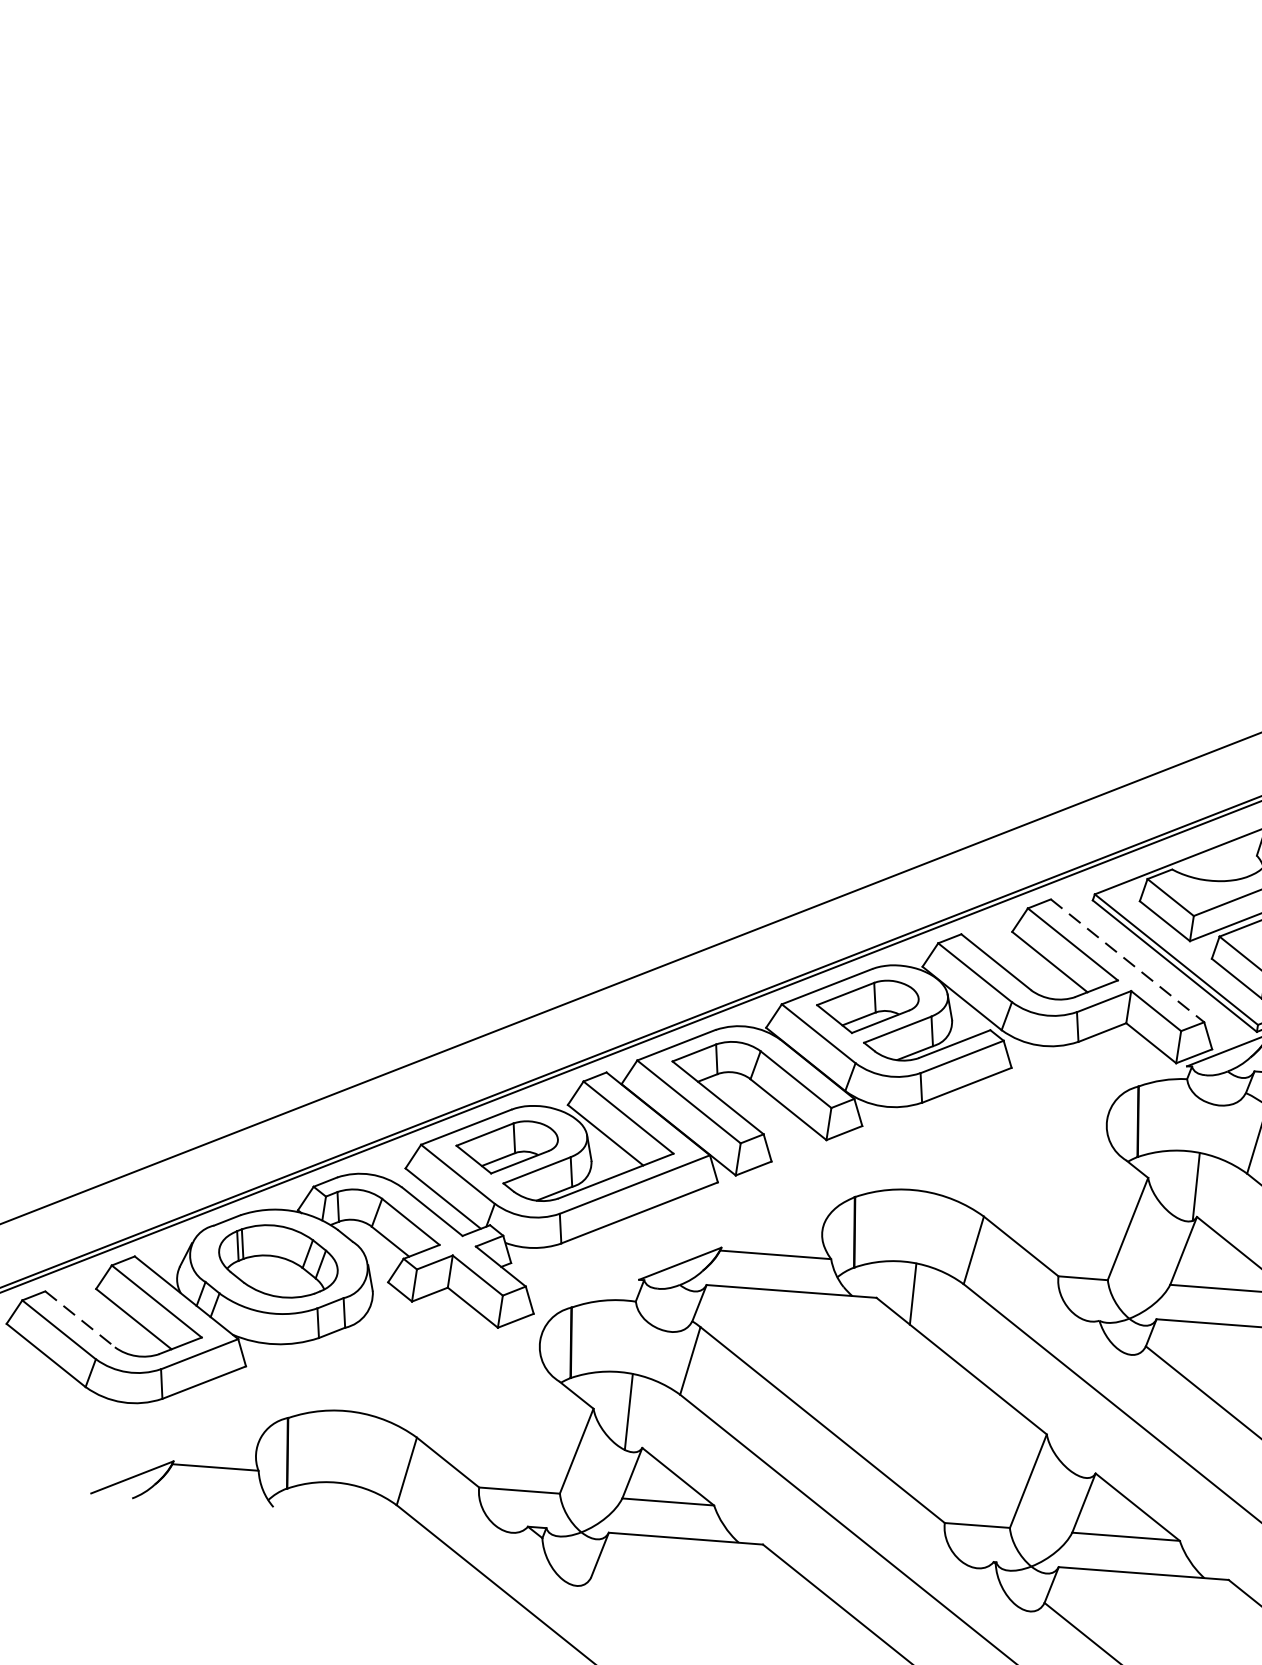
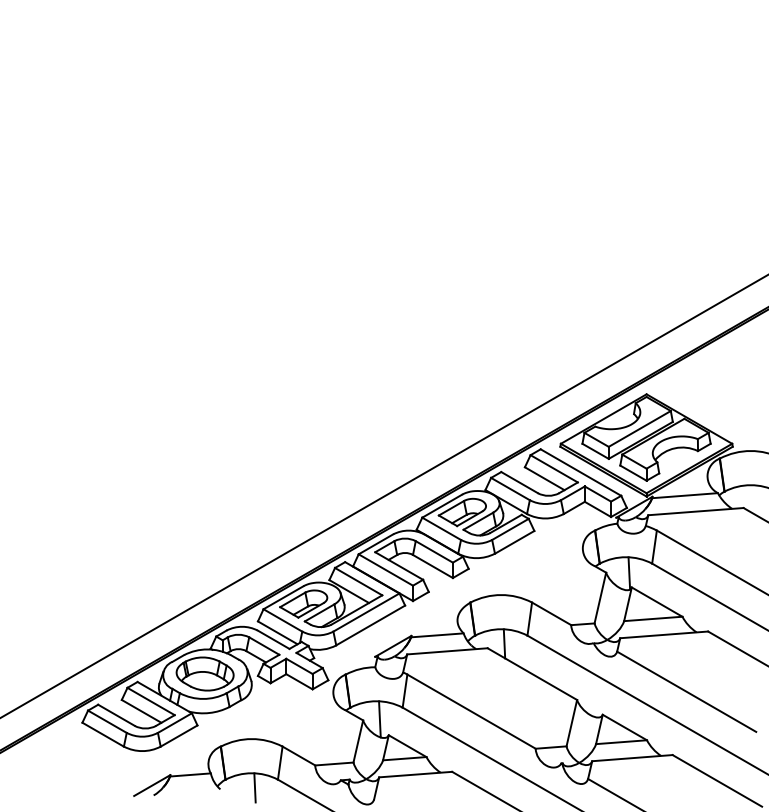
line: (1126, 960) -> (580, 472), dashed -> solid
line: (80, 1319) -> (116, 715), dashed -> solid
line: (345, 1514) -> (254, 787), added

